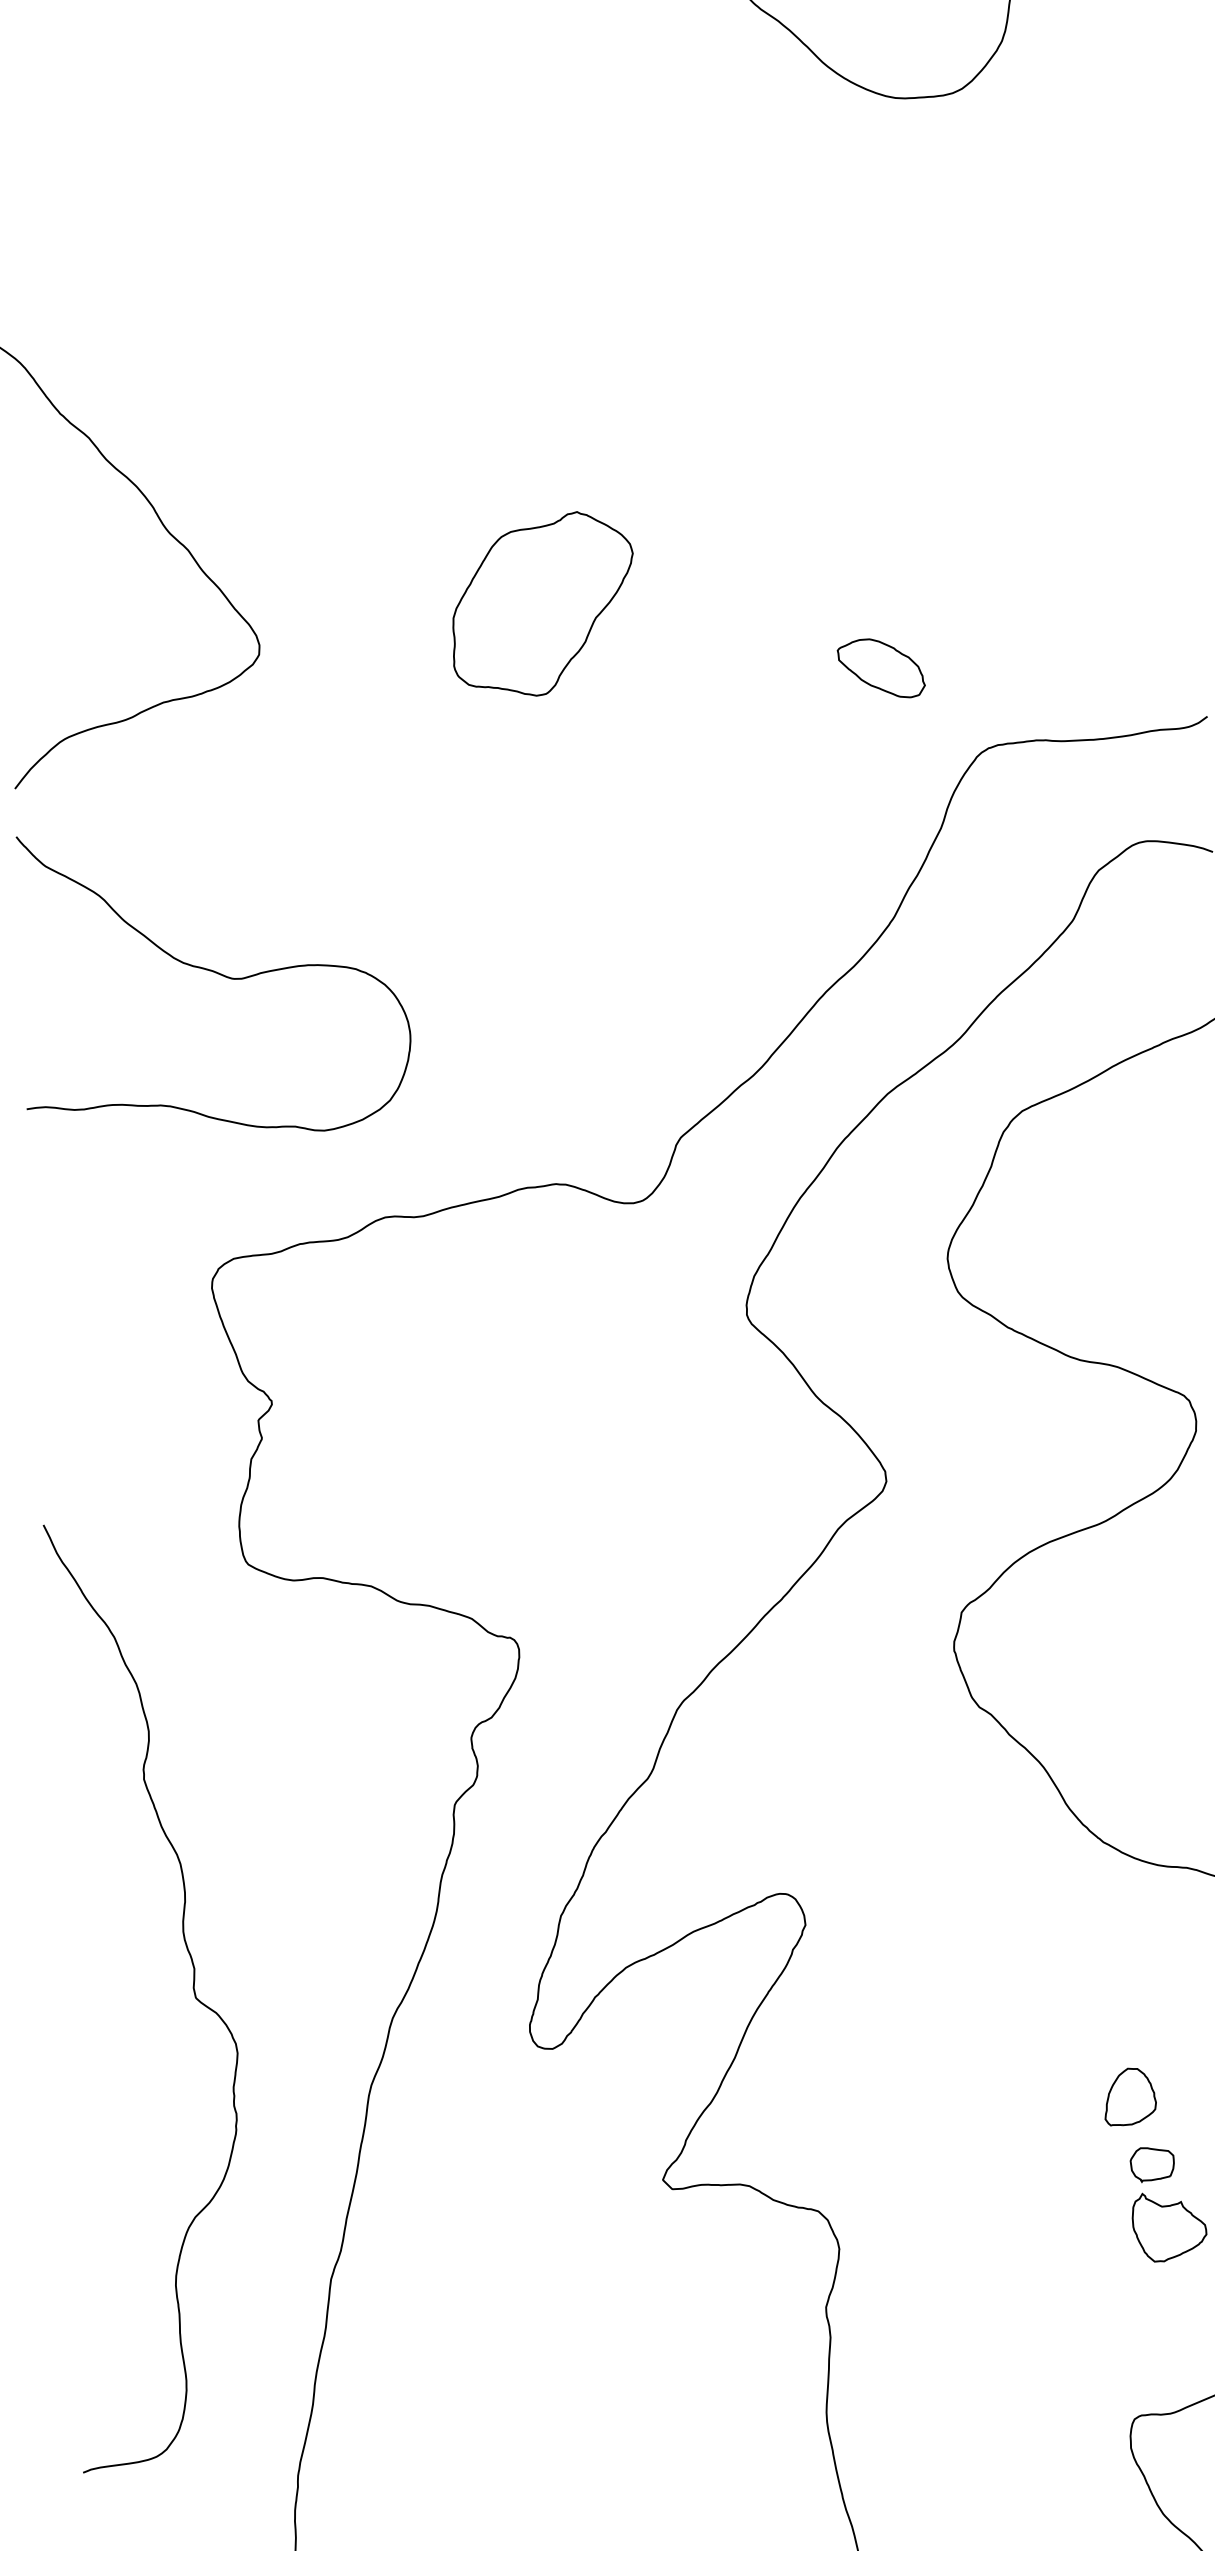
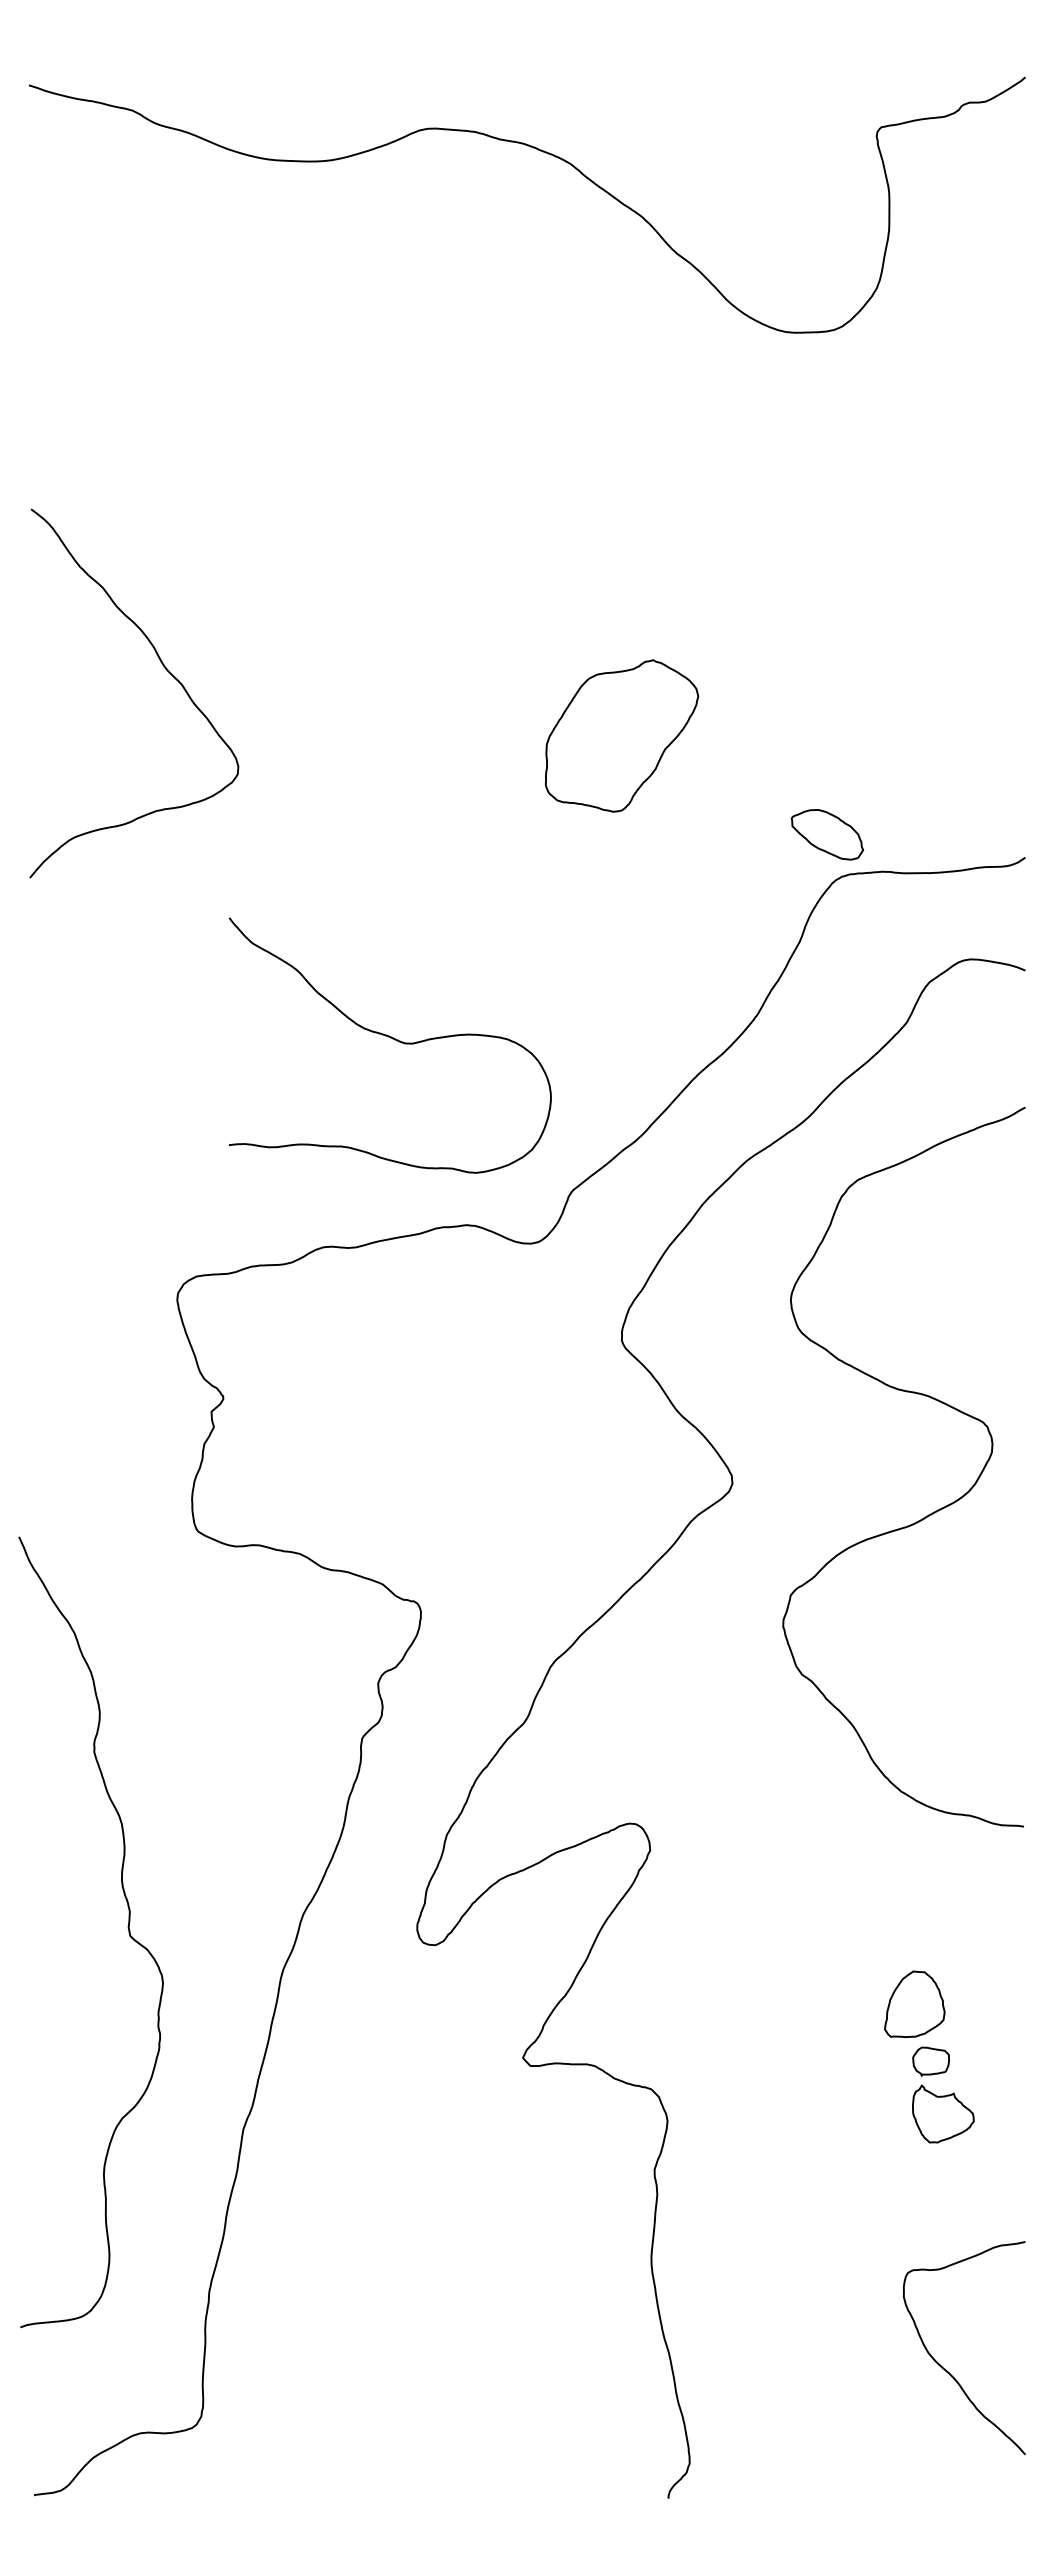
part: (542, 603) -> (621, 735), moved
part: (881, 668) -> (827, 834), moved
curve: (217, 974) -> (392, 1039), moved
curve: (192, 1988) -> (127, 1927), moved
part: (1129, 2096) -> (914, 2004), size x1.4

